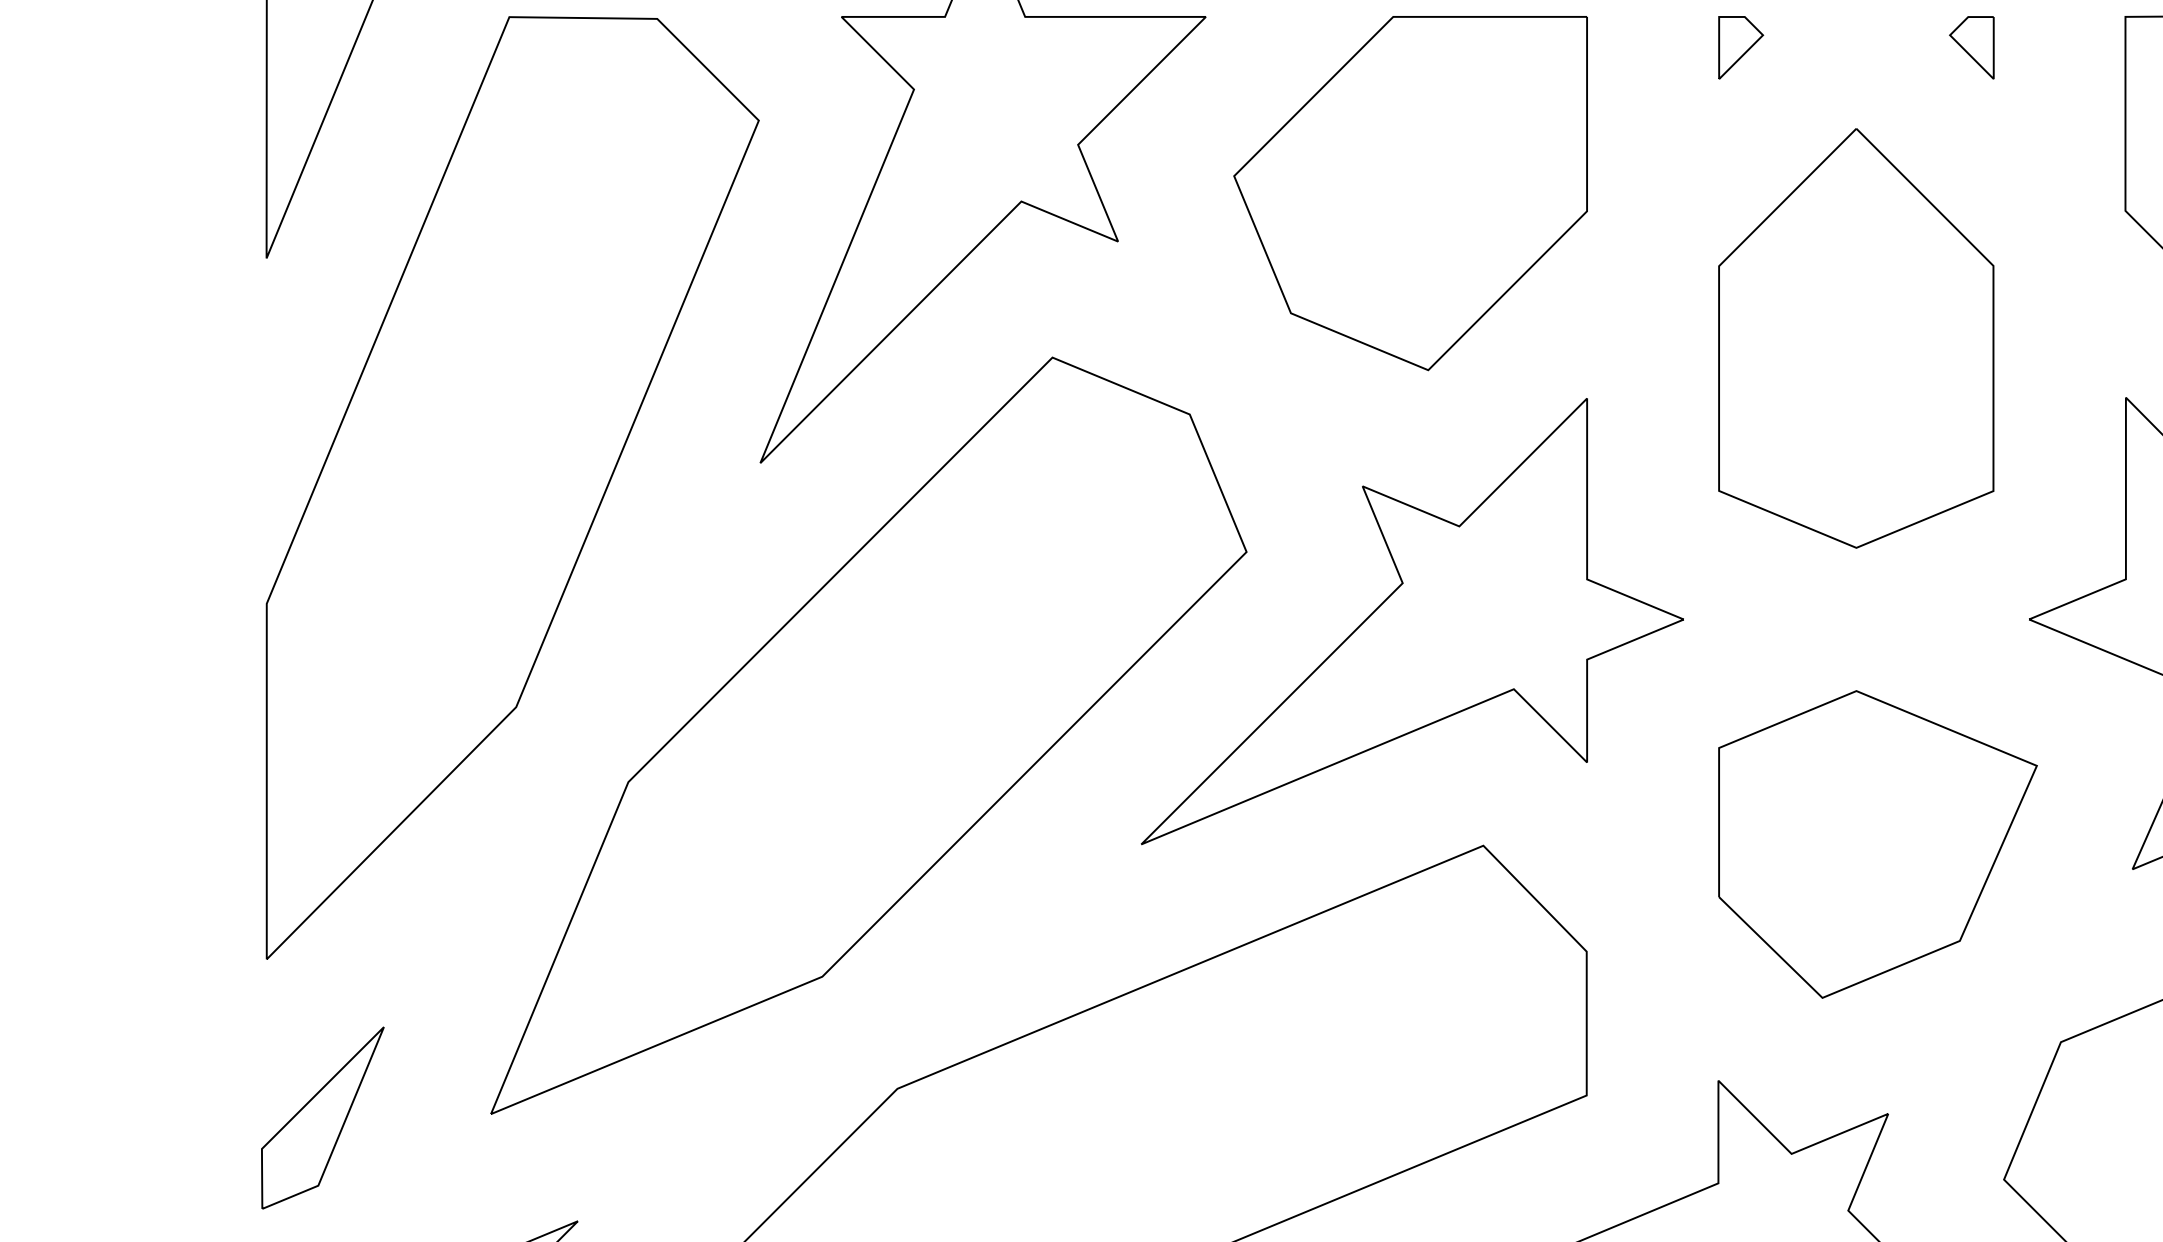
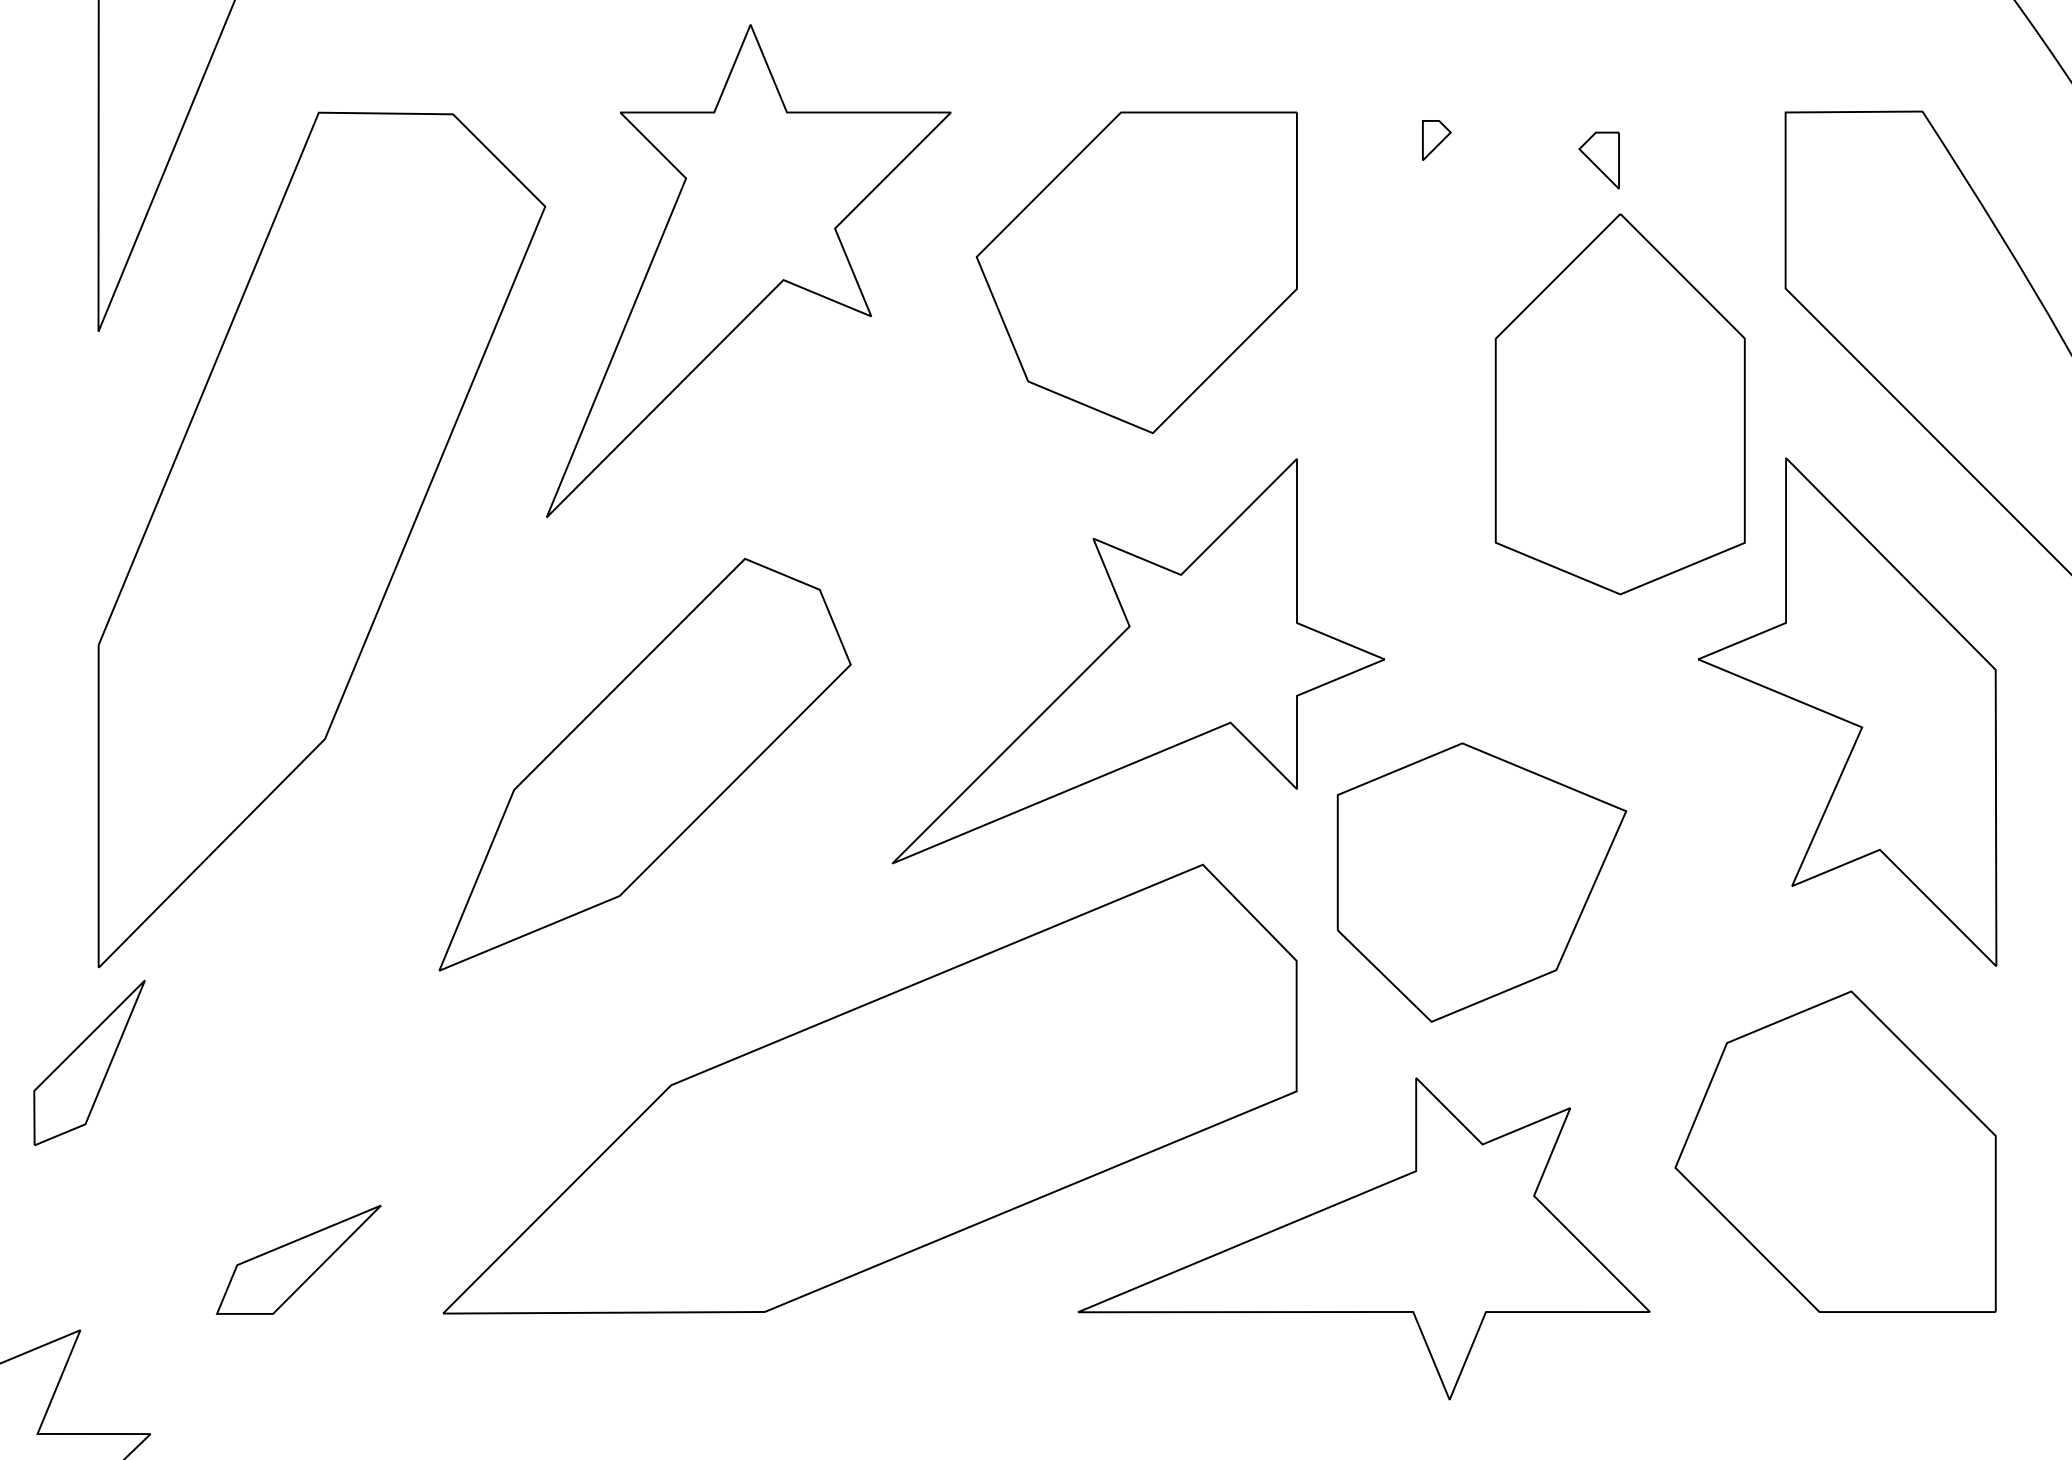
part: (1740, 47) -> (1436, 140), size x0.7
part: (1971, 47) -> (1598, 160), moved
part: (1855, 338) -> (1619, 404), moved
part: (868, 735) -> (644, 764), size x0.6
part: (1877, 844) -> (1481, 882), moved
part: (322, 1117) -> (89, 1062), moved

